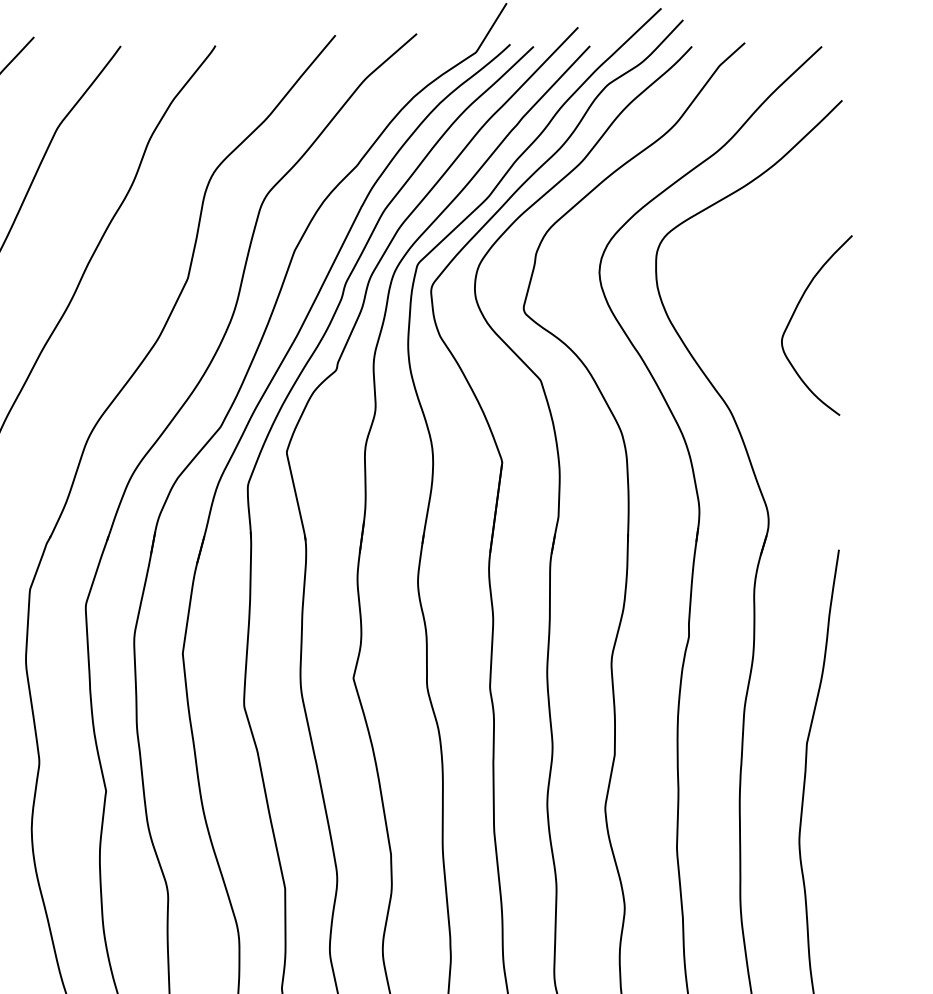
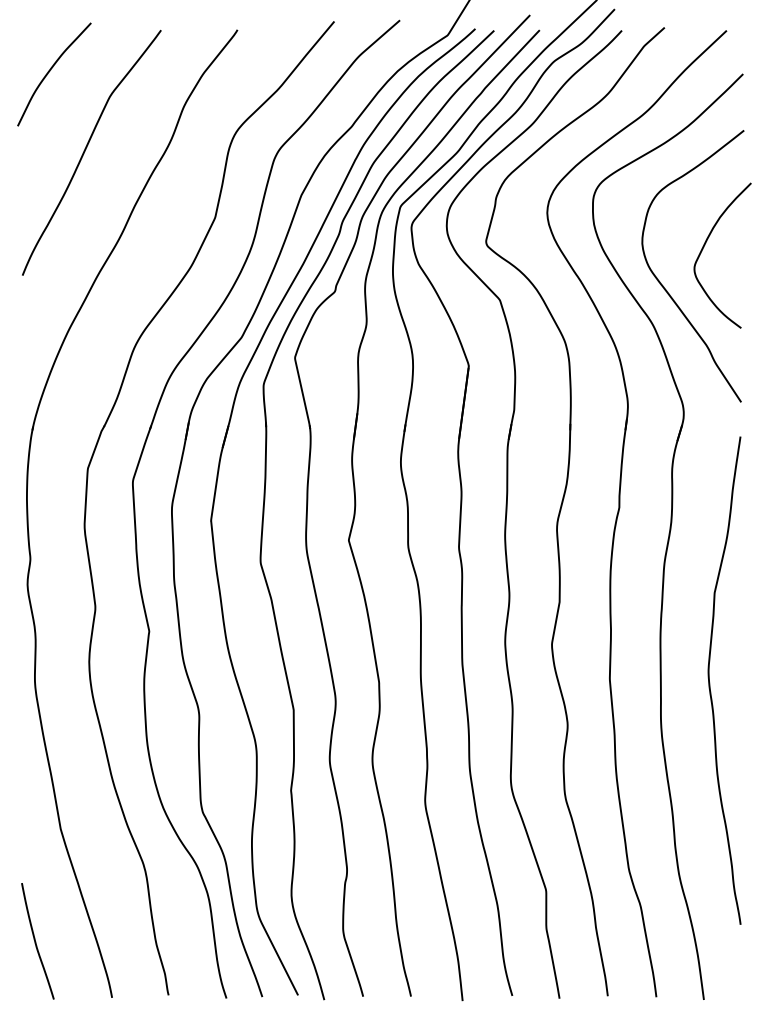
curve: (744, 363) -> (664, 286), added

